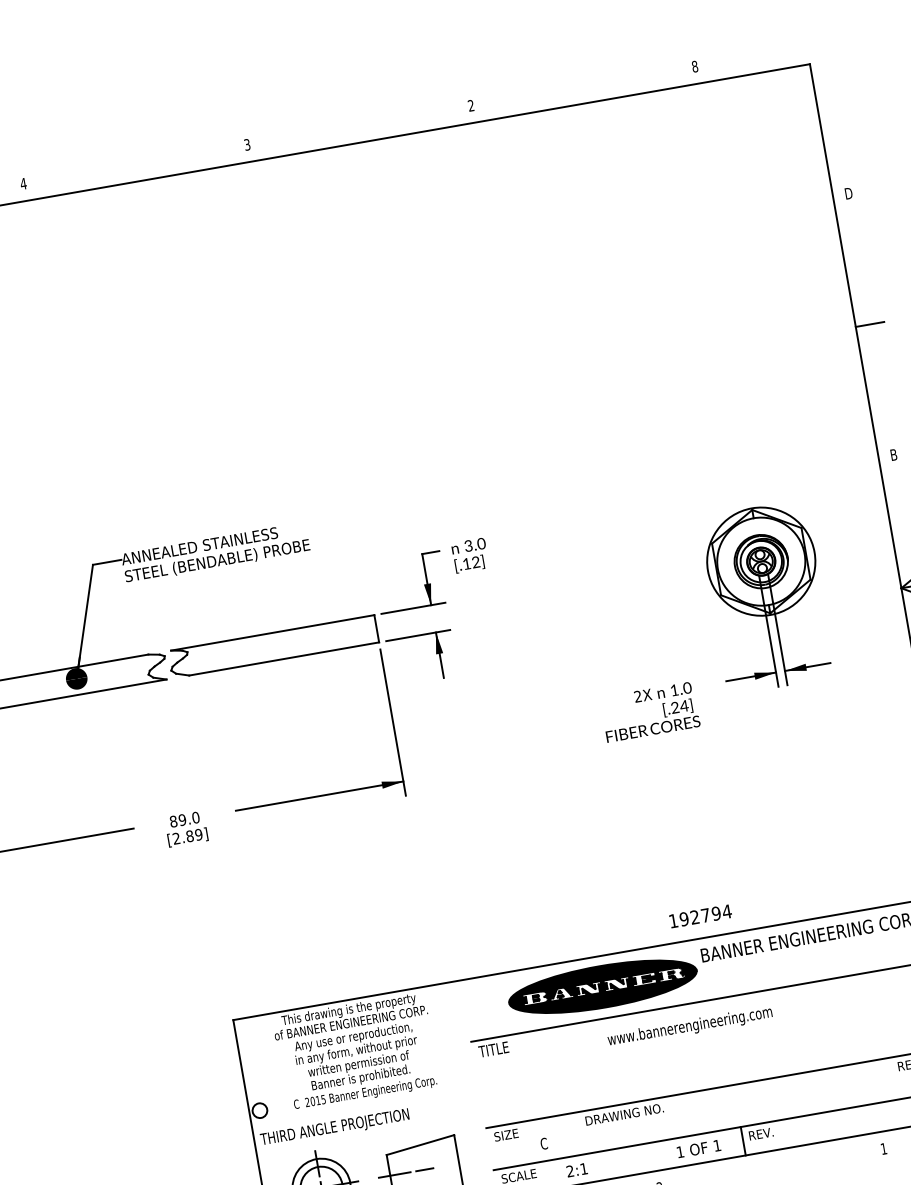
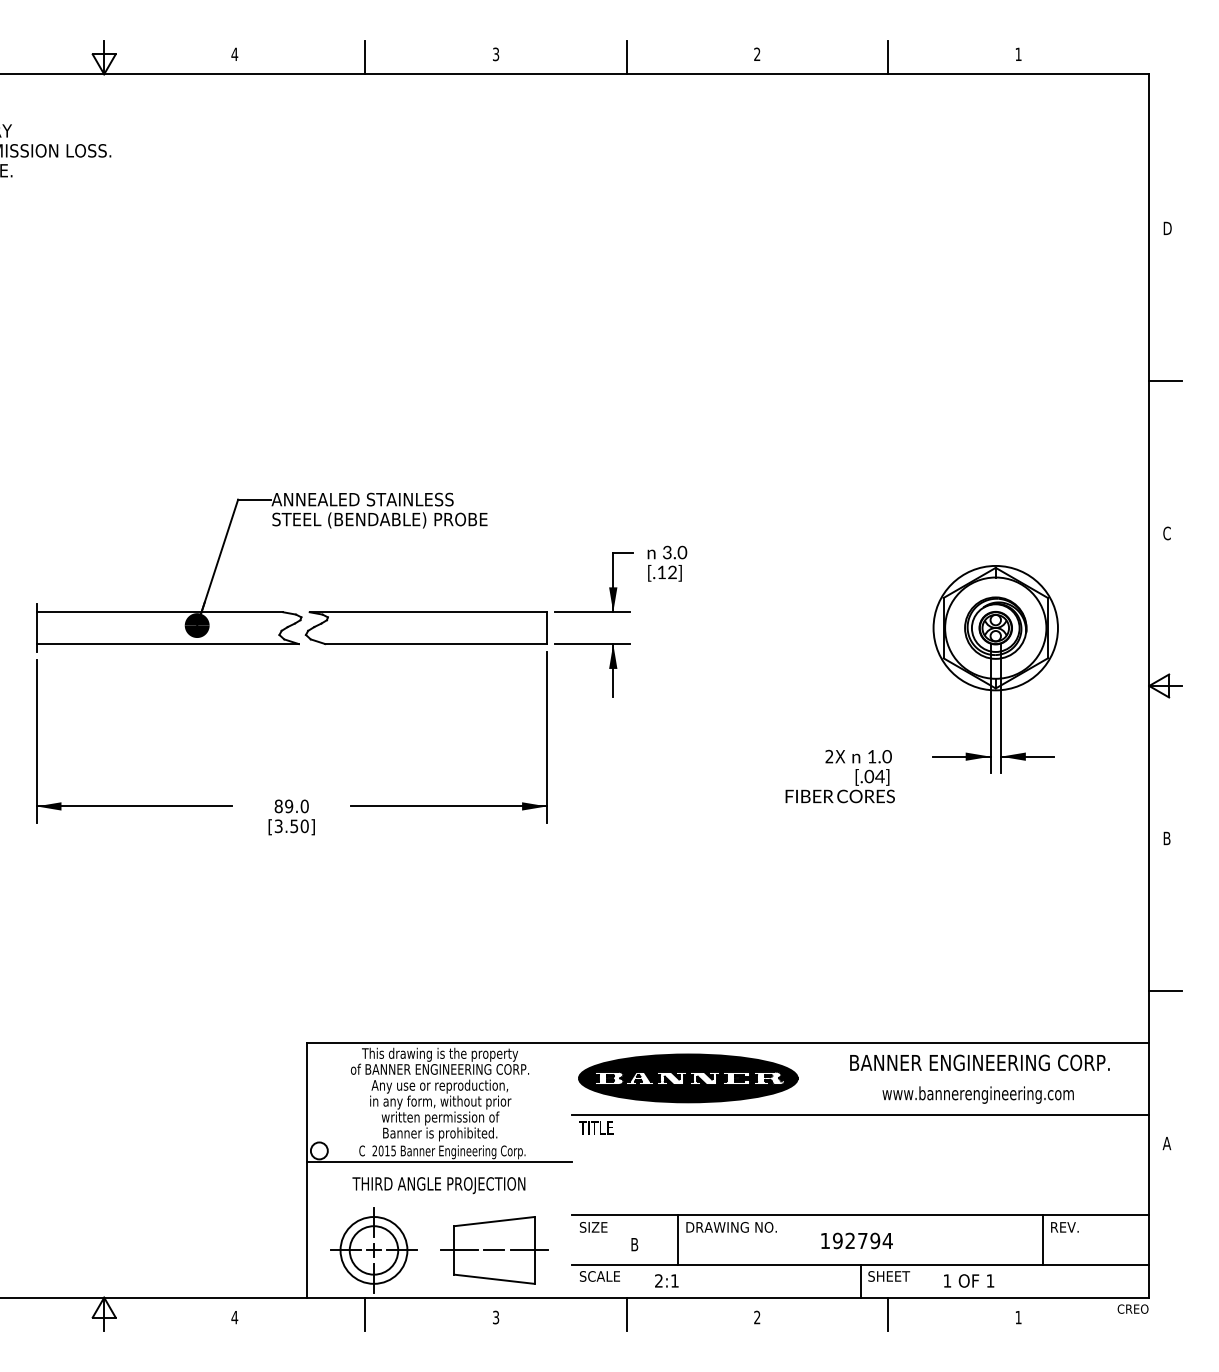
text: (694, 66) -> (1018, 54), 8 -> 1
line: (583, 88) -> (887, 57), added
line: (359, 127) -> (626, 57), added
line: (135, 166) -> (365, 57), added
text: (893, 455) -> (1166, 533), B -> C
text: (675, 707) -> (869, 776), [.24] -> [.04]
text: (187, 836) -> (291, 826), [2.89] -> [3.50]
text: (700, 916) -> (856, 1240), moved
part: (603, 986) -> (688, 1078), moved
text: (689, 1026) -> (977, 1094), moved
line: (893, 1078) -> (1043, 1239), added
line: (364, 1102) -> (439, 1162), added
text: (334, 1128) -> (438, 1185), moved
line: (580, 1132) -> (678, 1239), added
text: (767, 1133) -> (889, 1276), REV. -> SHEET
text: (543, 1143) -> (634, 1244), C -> B
text: (699, 1148) -> (969, 1280), moved
line: (454, 1164) -> (528, 1250), added
line: (771, 1165) -> (887, 1313), added

